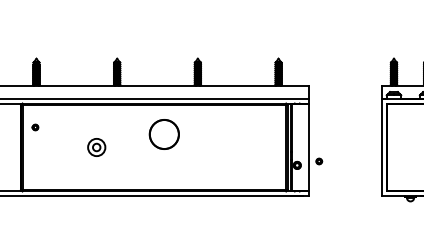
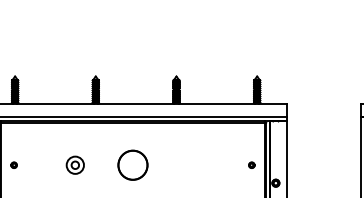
part: (35, 127) -> (14, 165), moved
circle: (163, 134) -> (132, 165), moved
part: (319, 161) -> (252, 165), moved

